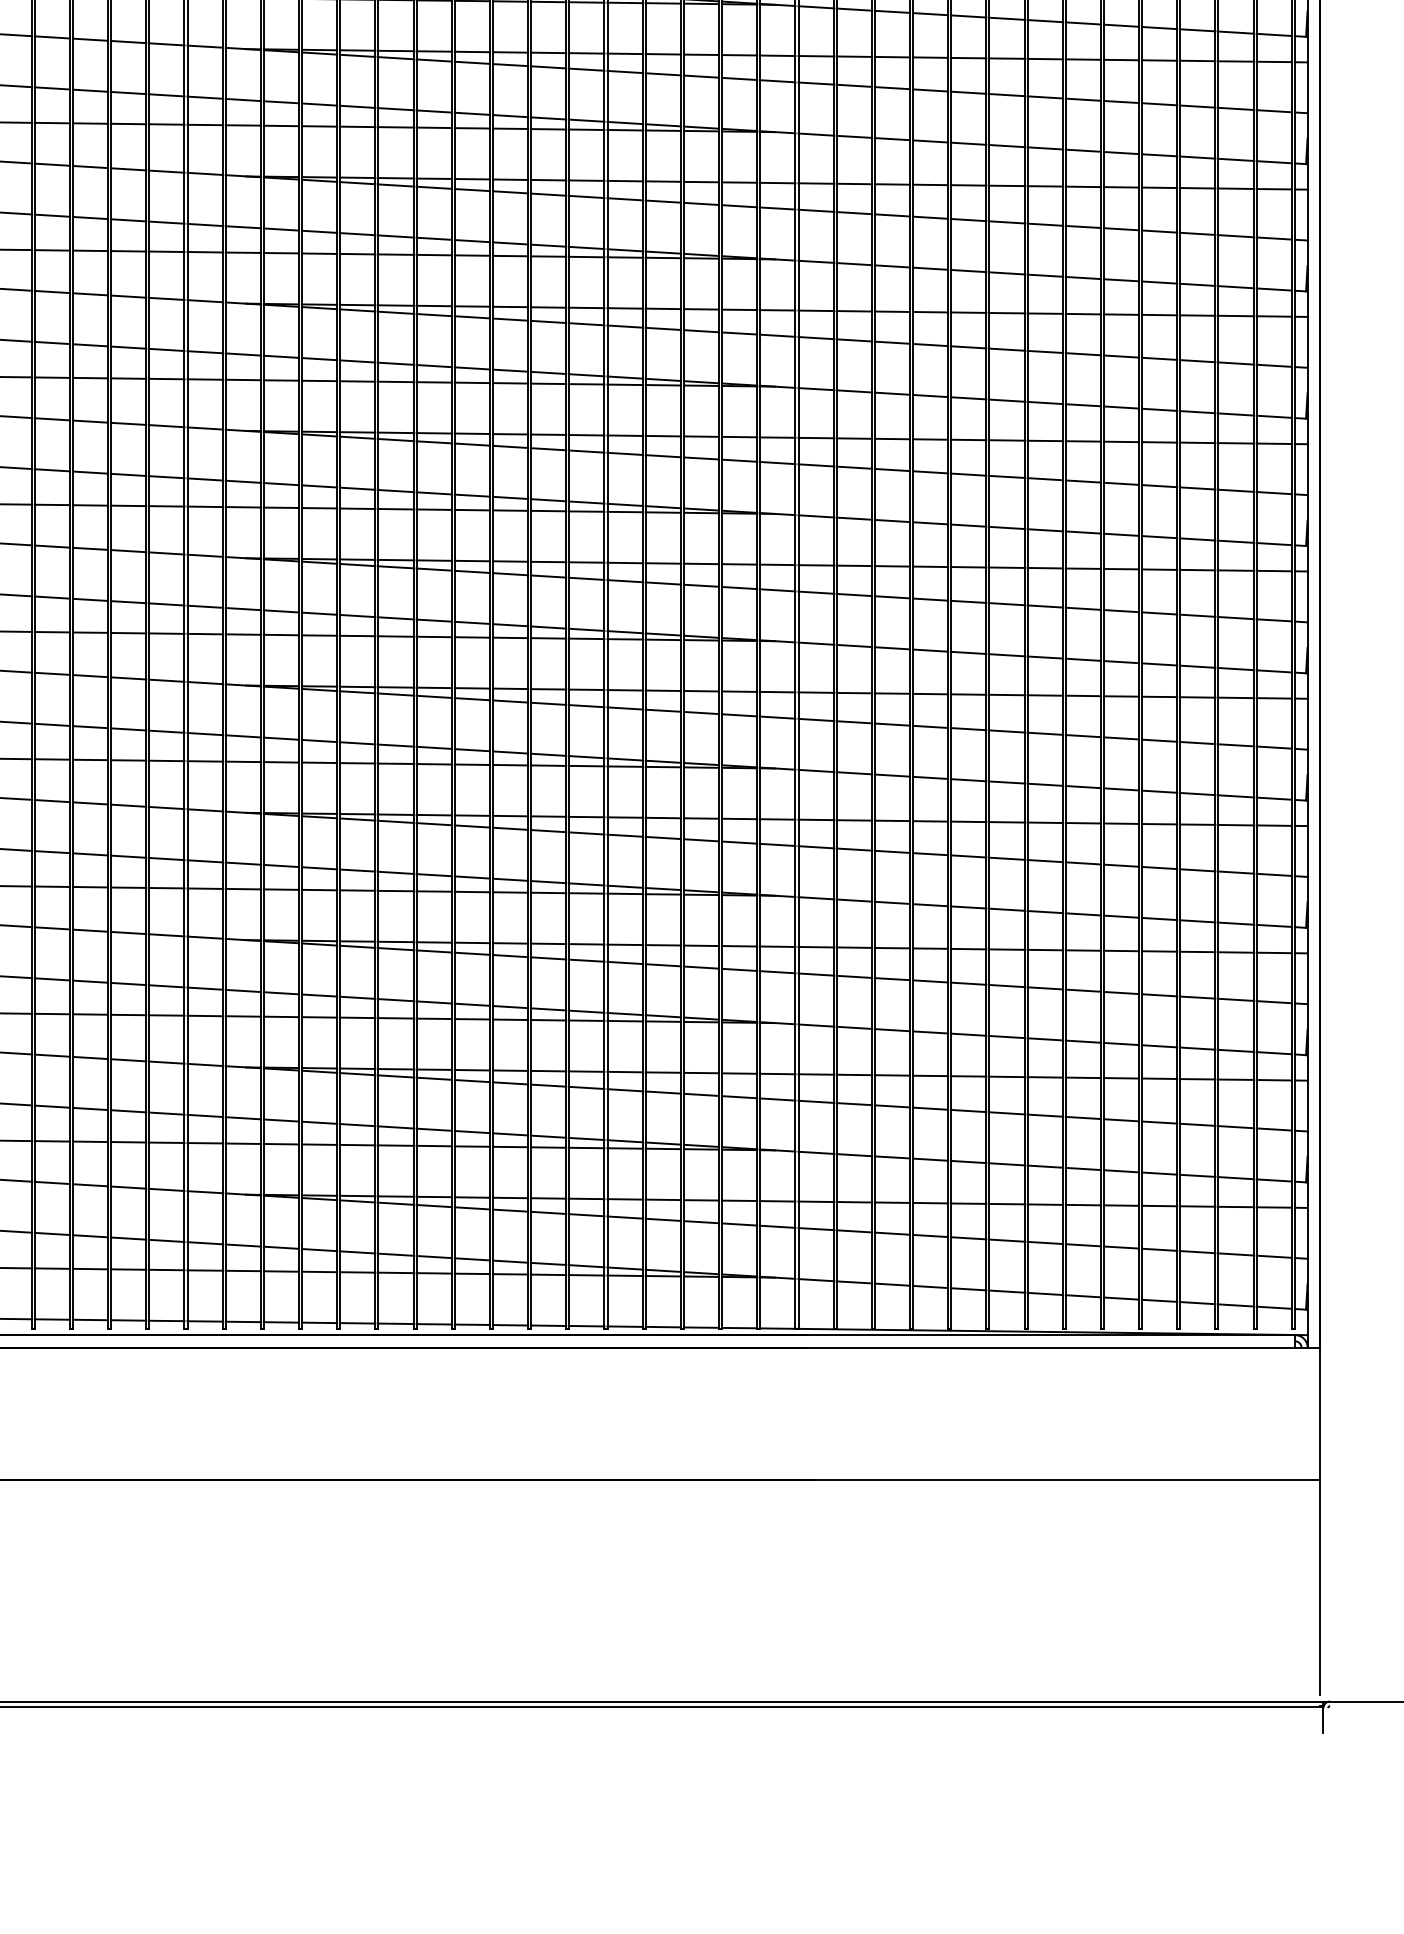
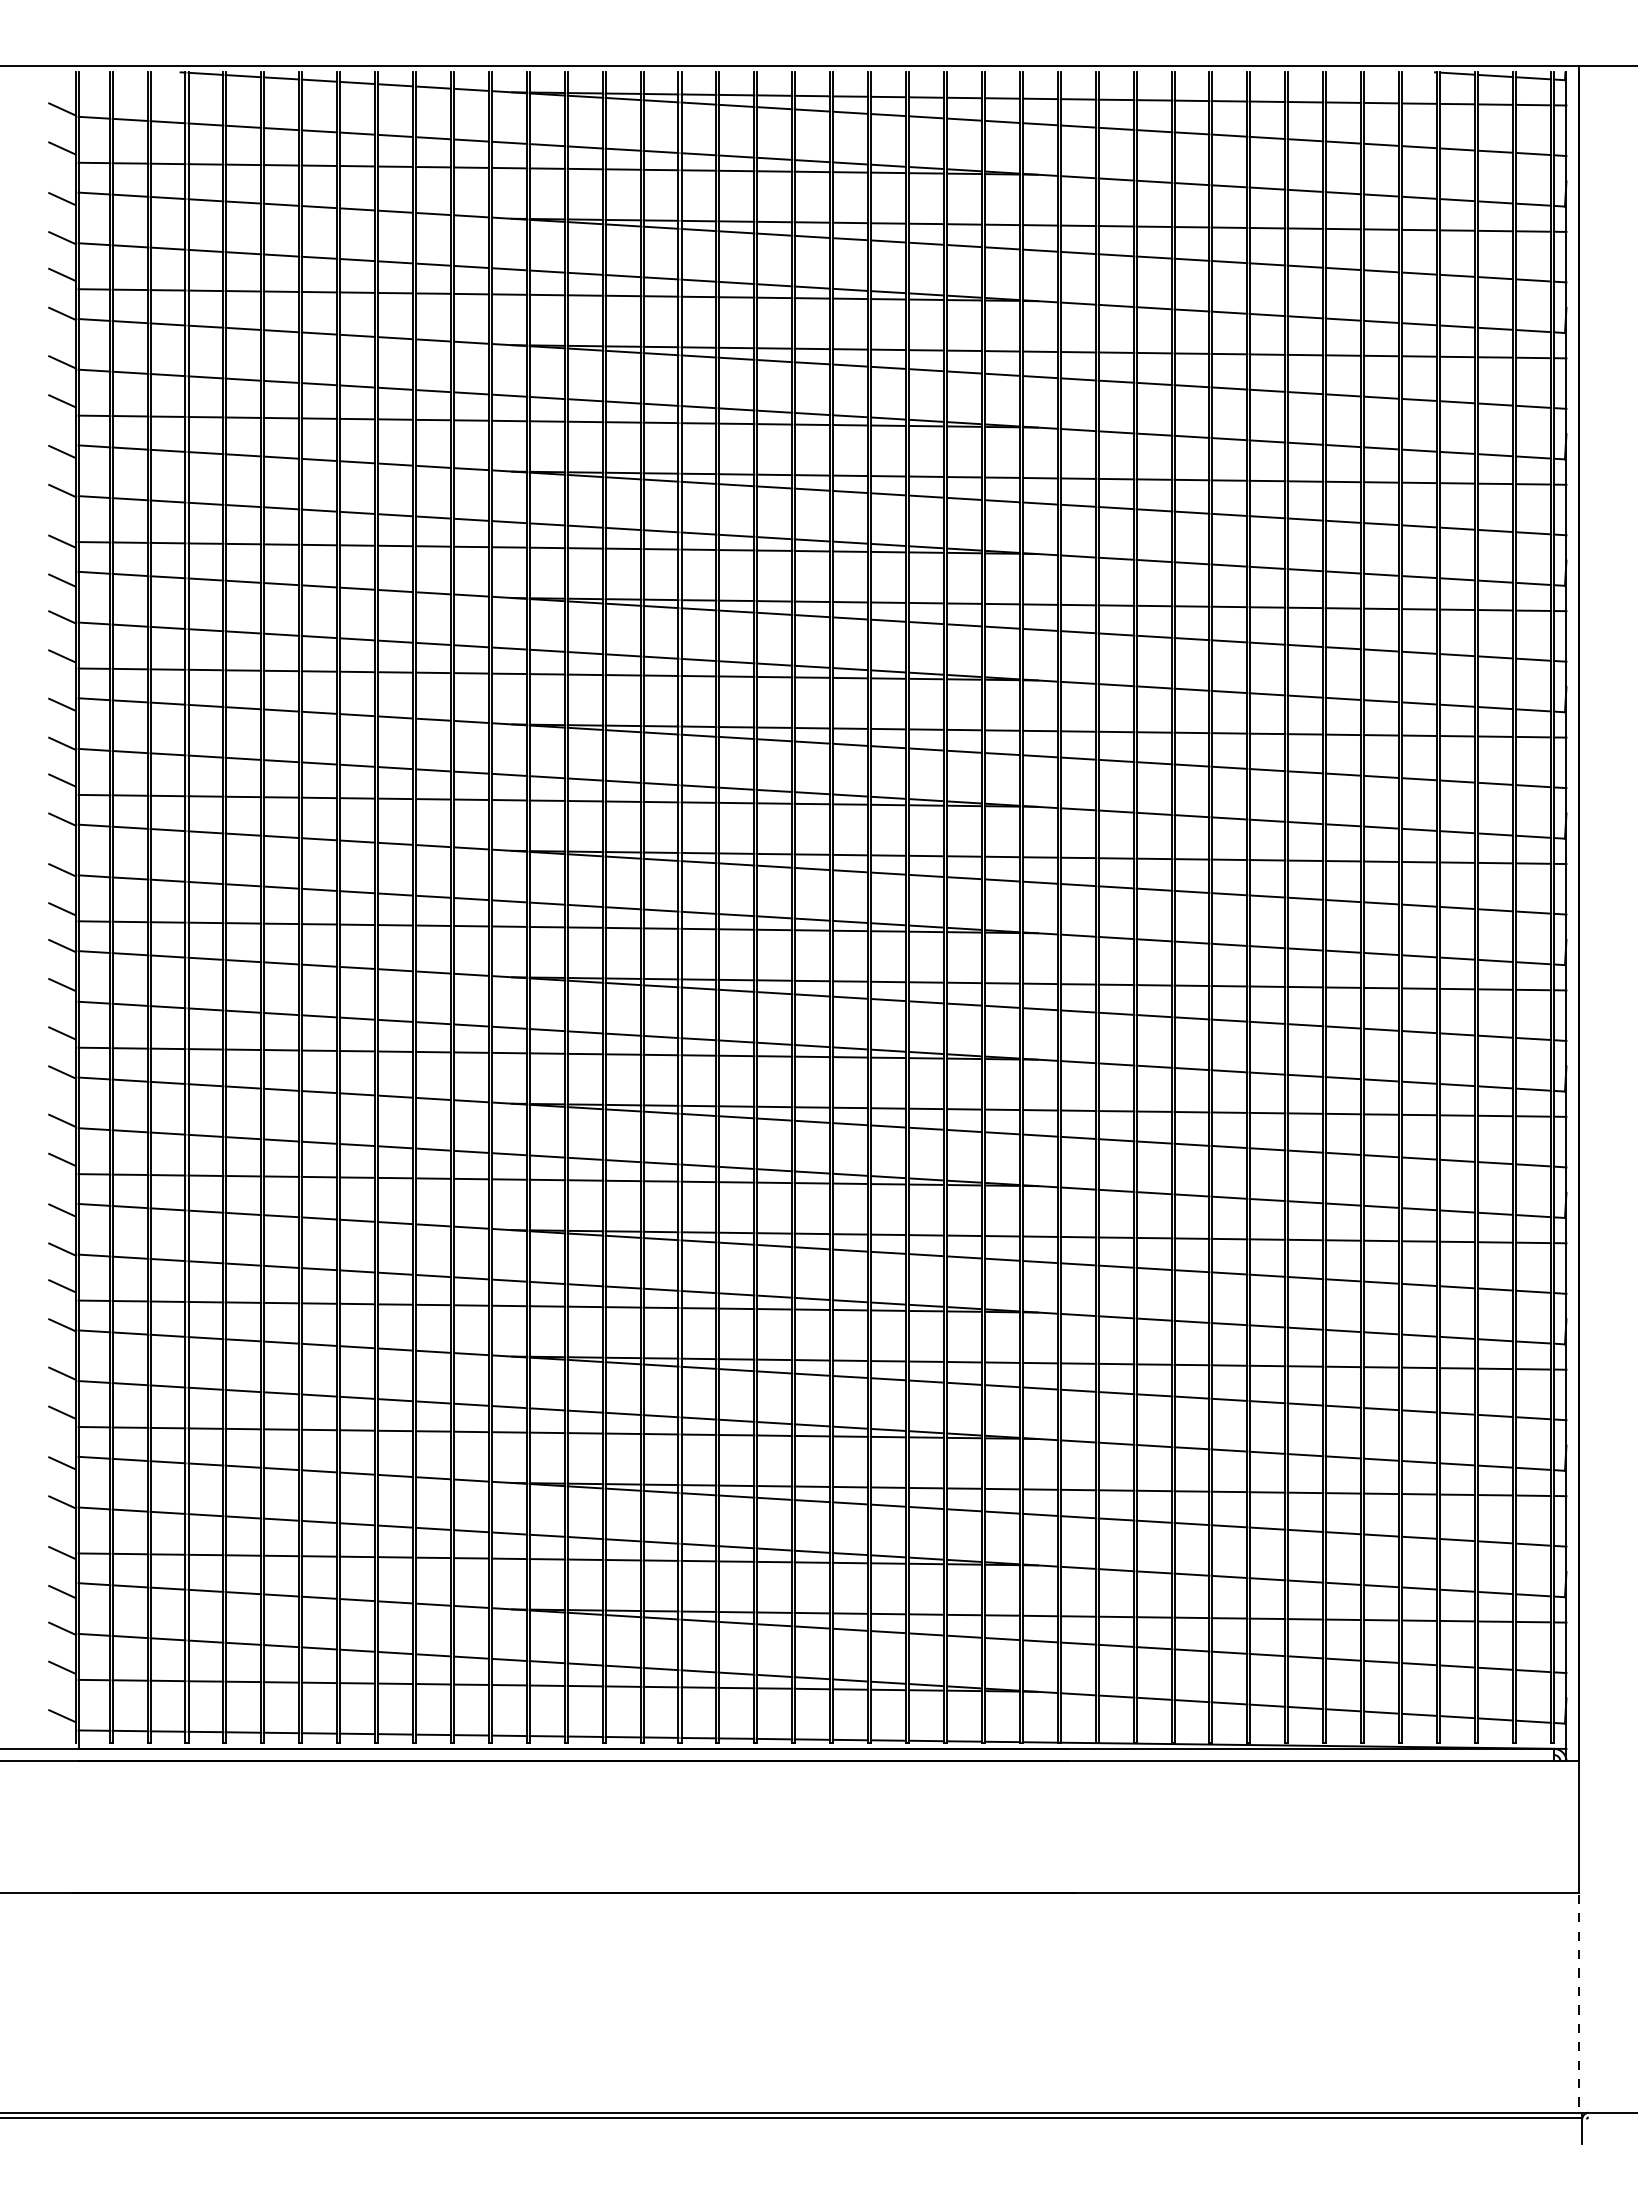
line: (1319, 1587) -> (1578, 1999), solid -> dashed

